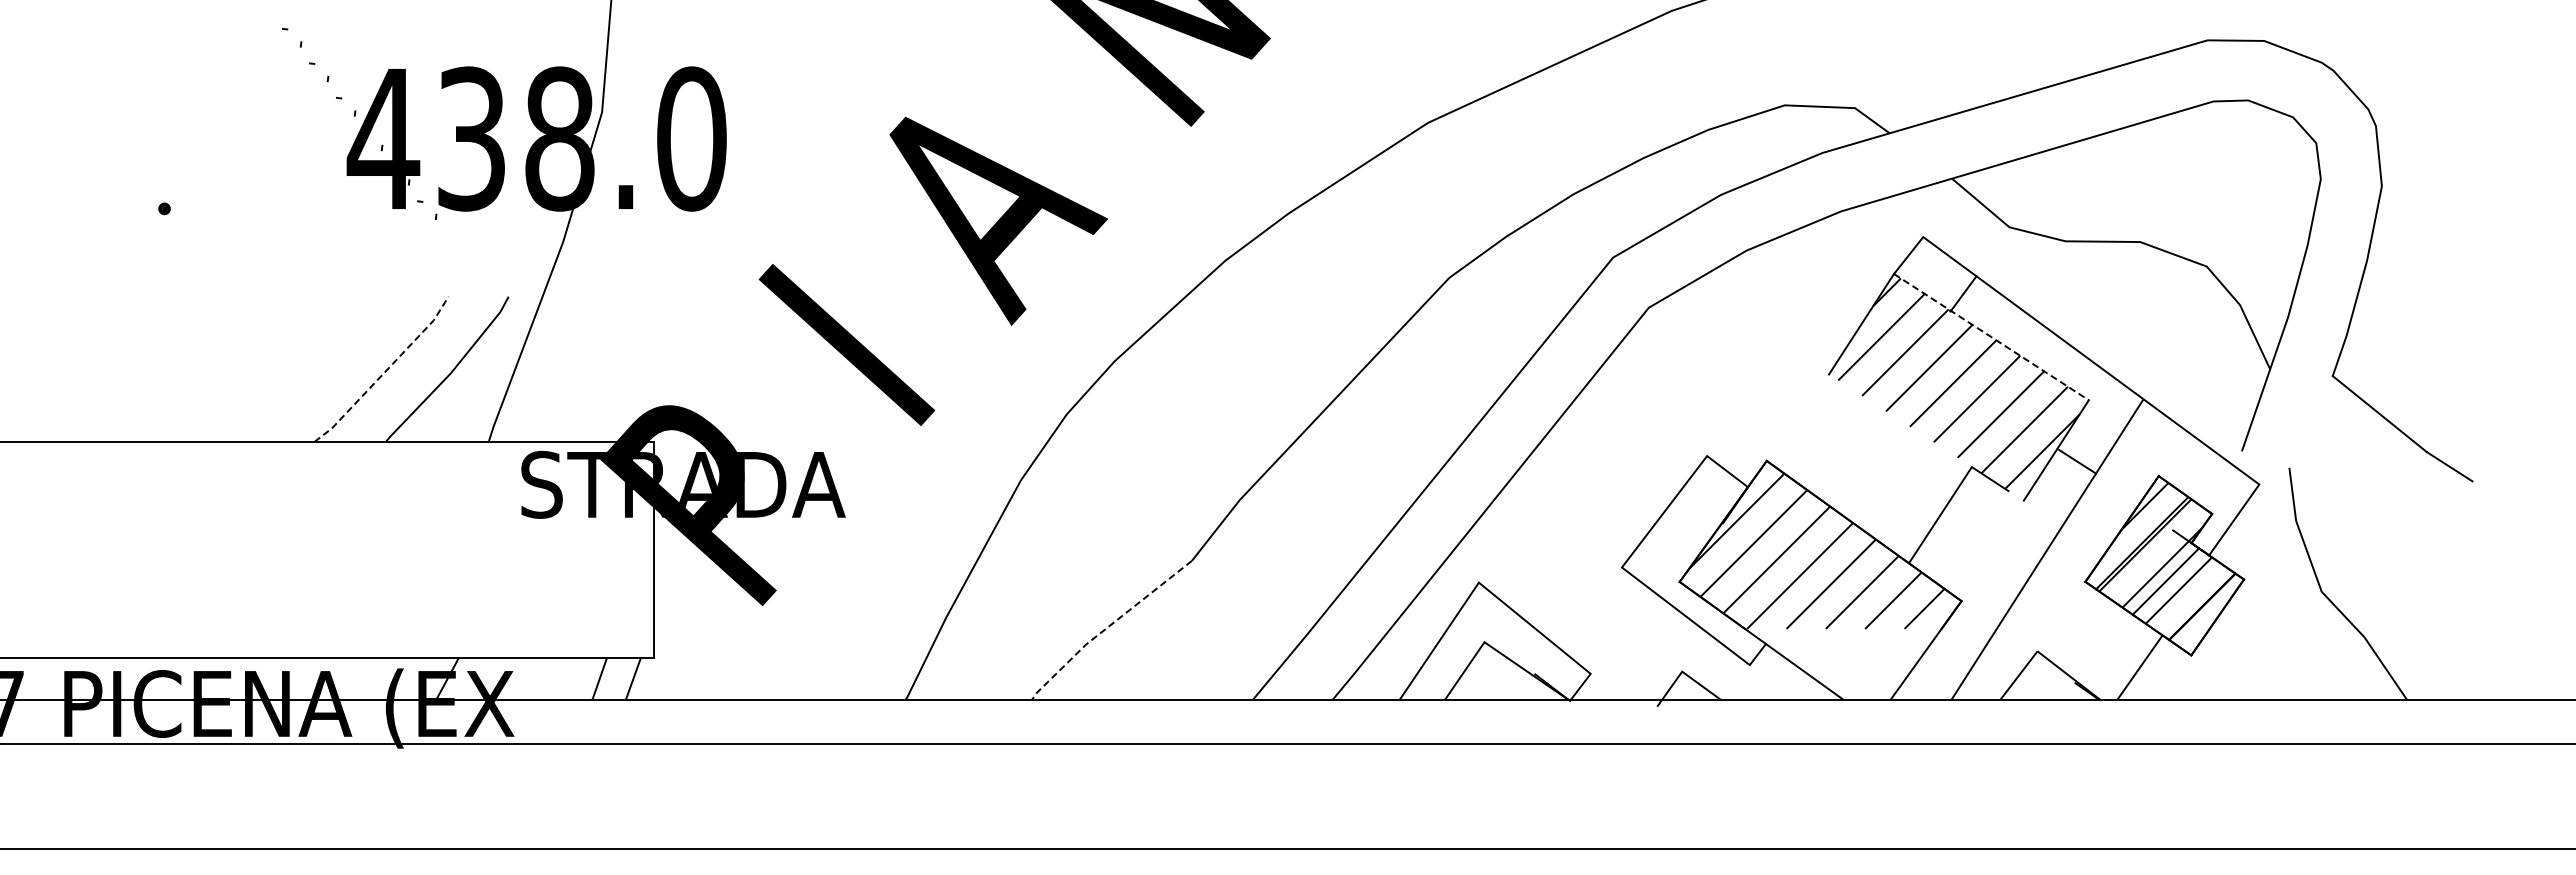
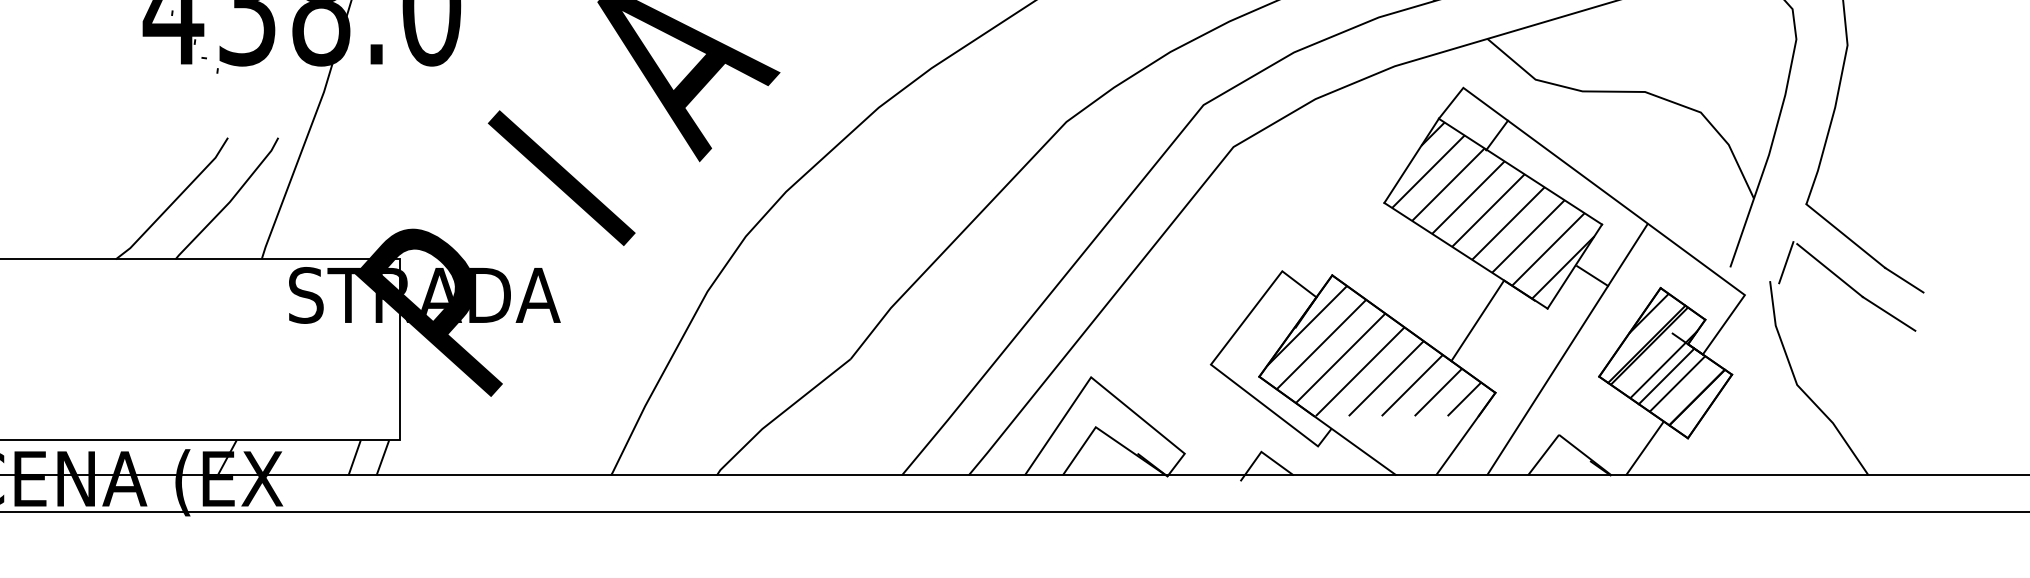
line: (1991, 337) -> (1520, 171), dashed -> solid
line: (385, 371) -> (175, 200), dashed -> solid
line: (1926, 437) -> (1466, 255), added
part: (2381, 473) -> (1847, 285), added
line: (1107, 627) -> (780, 414), dashed -> solid

